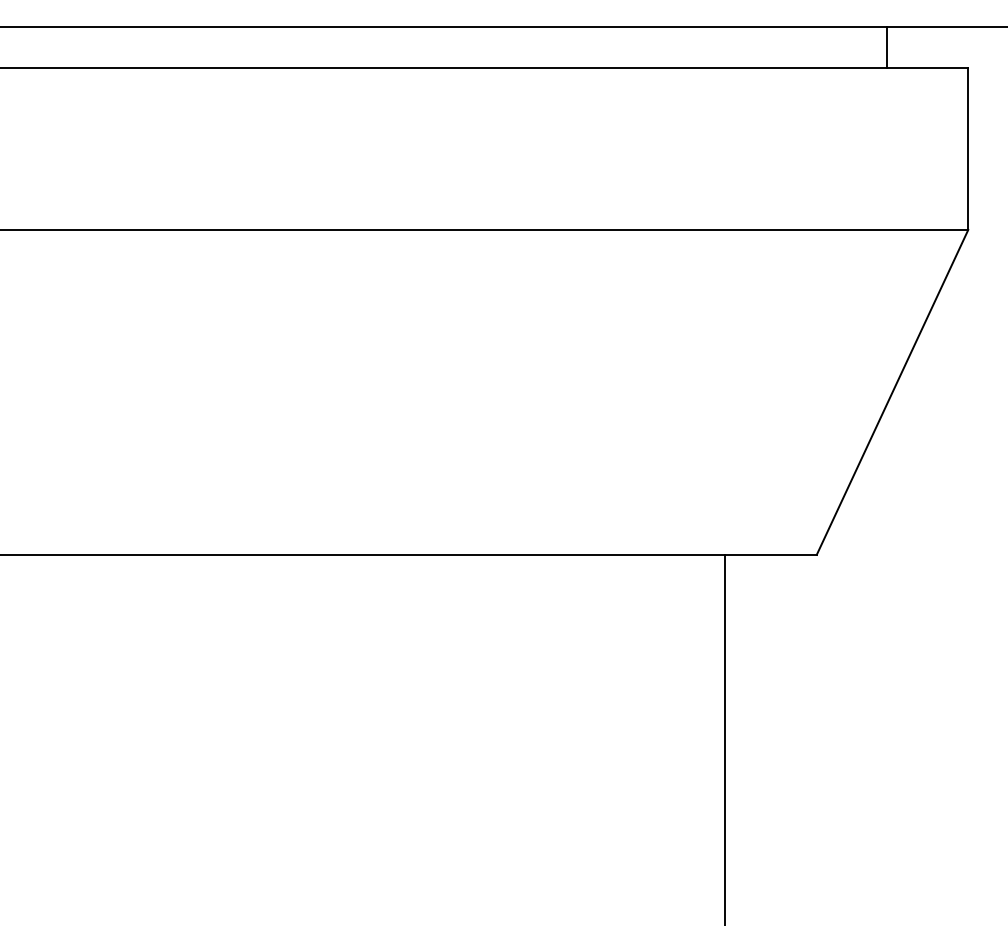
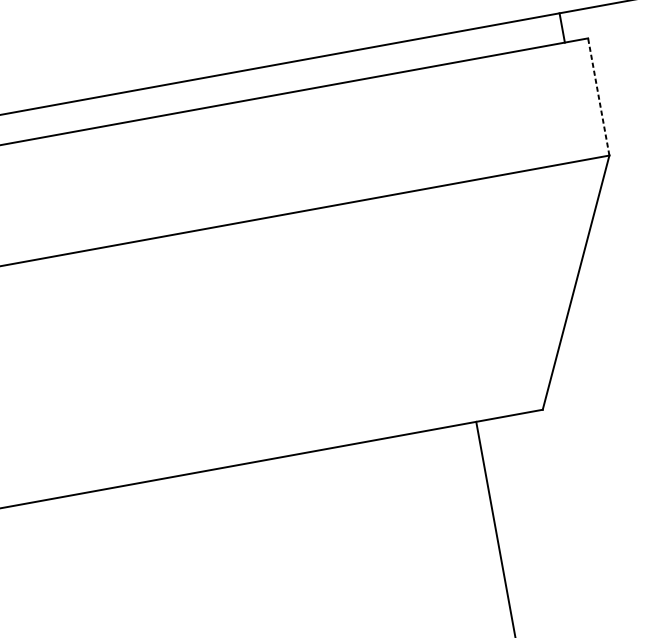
line: (887, 46) -> (562, 27), moved
line: (968, 148) -> (598, 96), solid -> dashed

